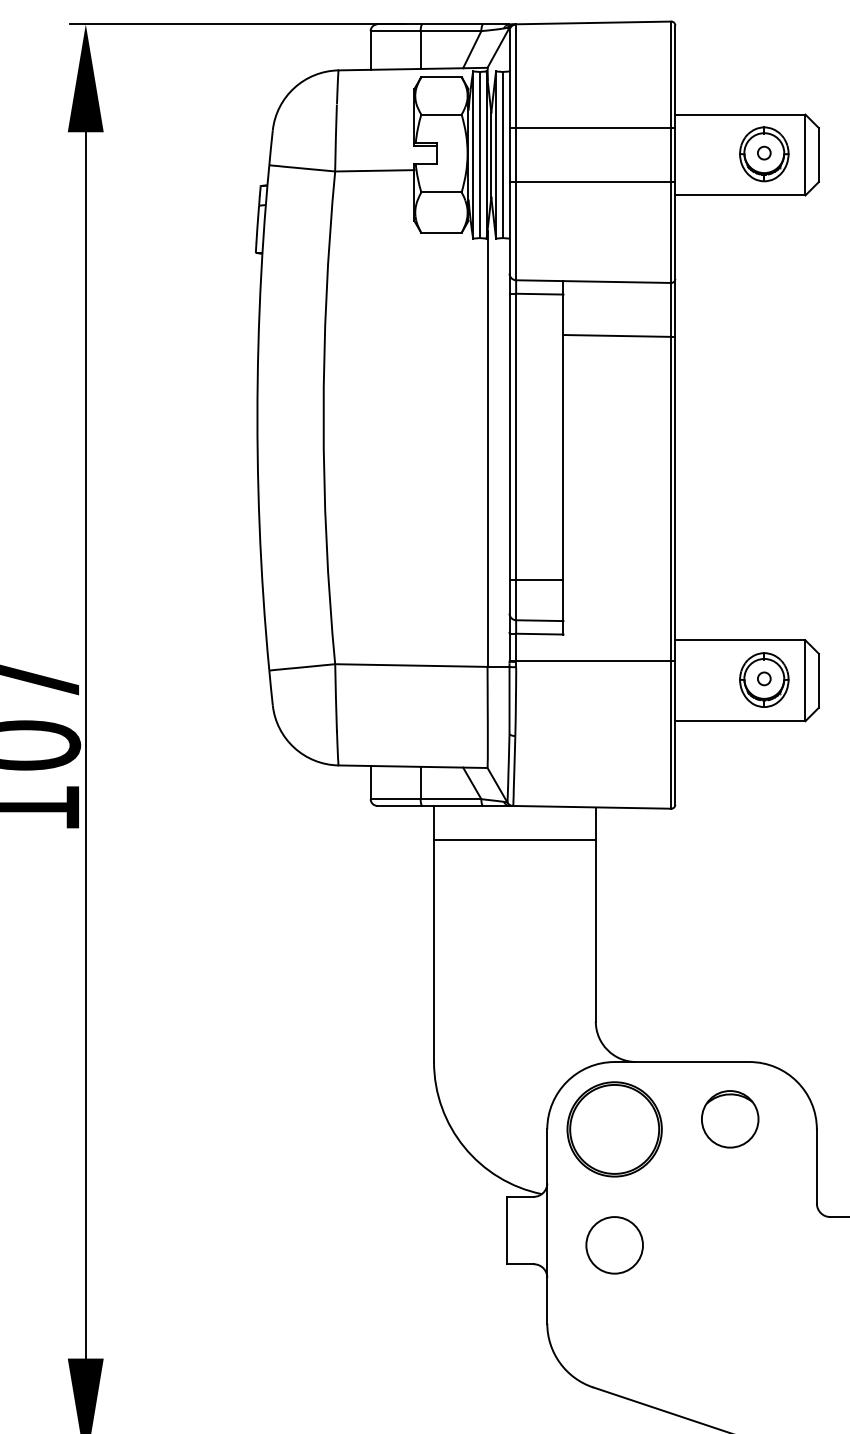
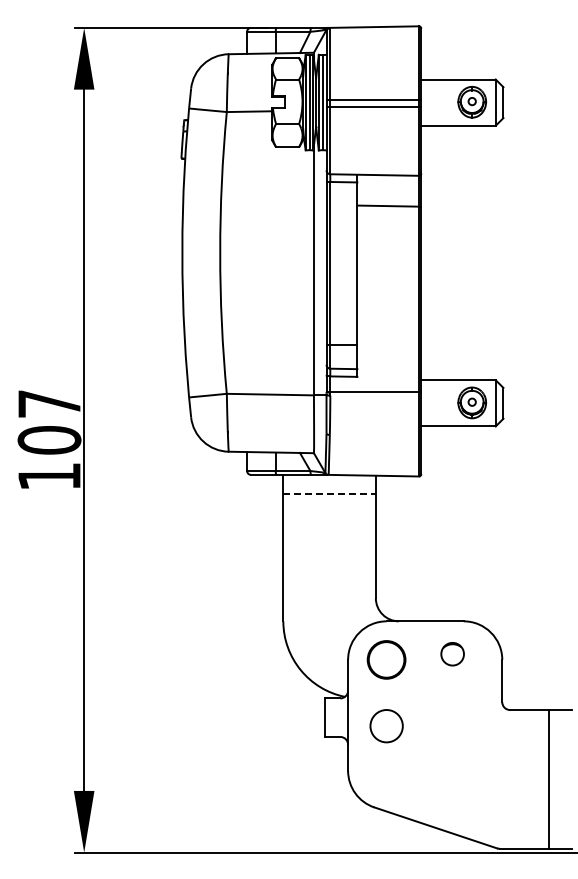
line: (591, 128) -> (373, 107), moved
line: (591, 182) -> (373, 100), moved
line: (516, 840) -> (330, 494), solid -> dashed
part: (729, 1119) -> (452, 654), size x0.7
part: (614, 1128) -> (386, 659), size x0.7

